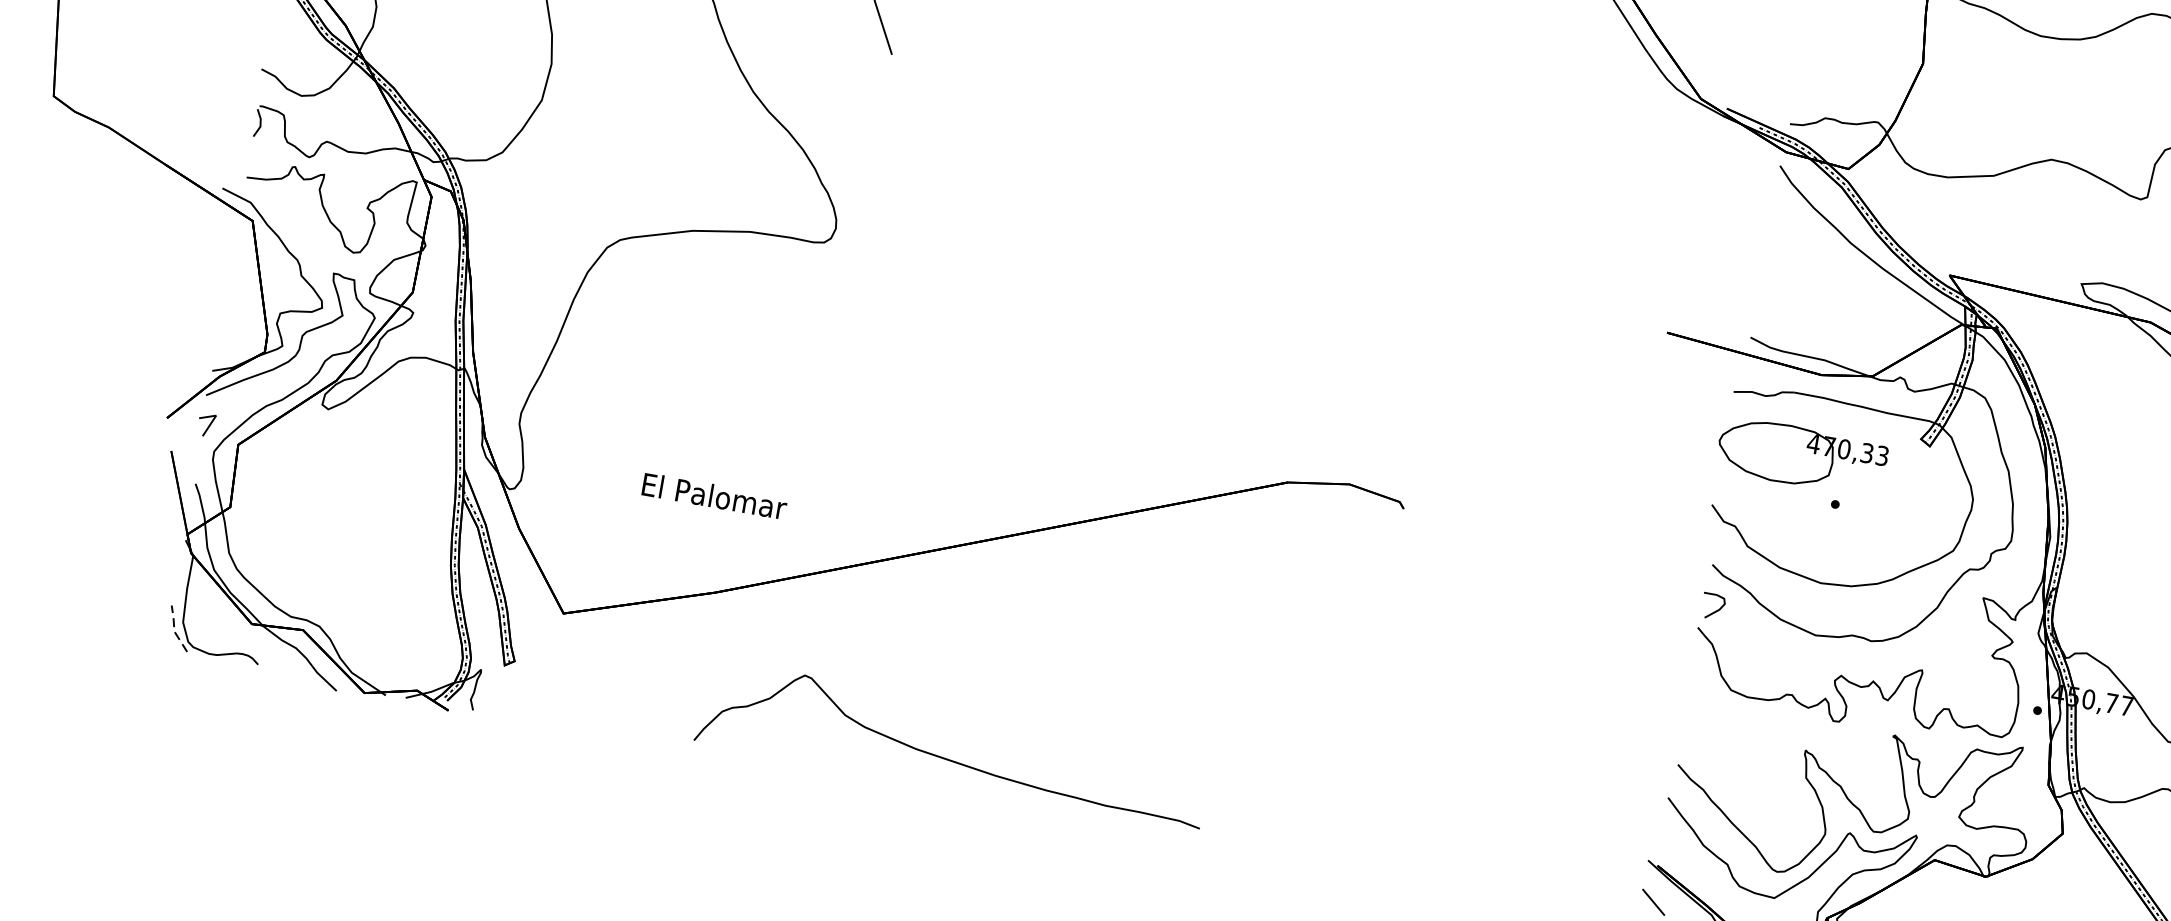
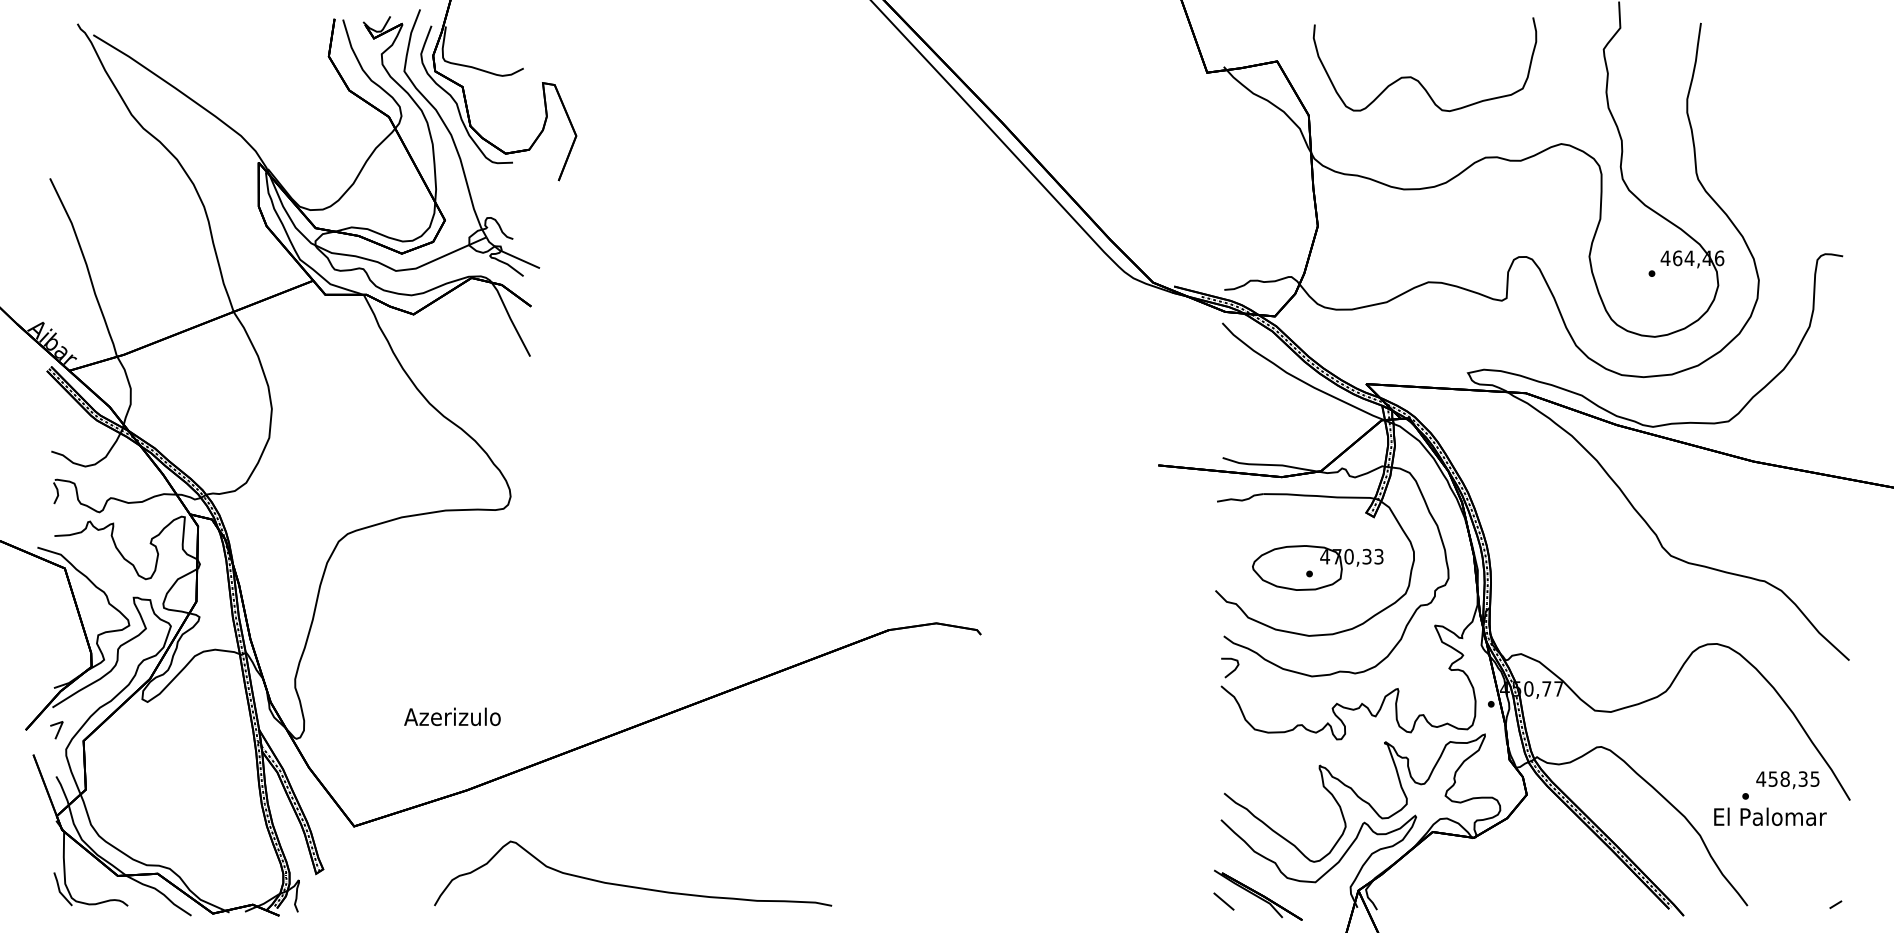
part: (1801, 456) -> (1317, 567), moved
text: (714, 495) -> (453, 716), El Palomar -> Azerizulo
line: (174, 630) -> (59, 891), dashed -> solid
curve: (947, 758) -> (630, 885), moved

